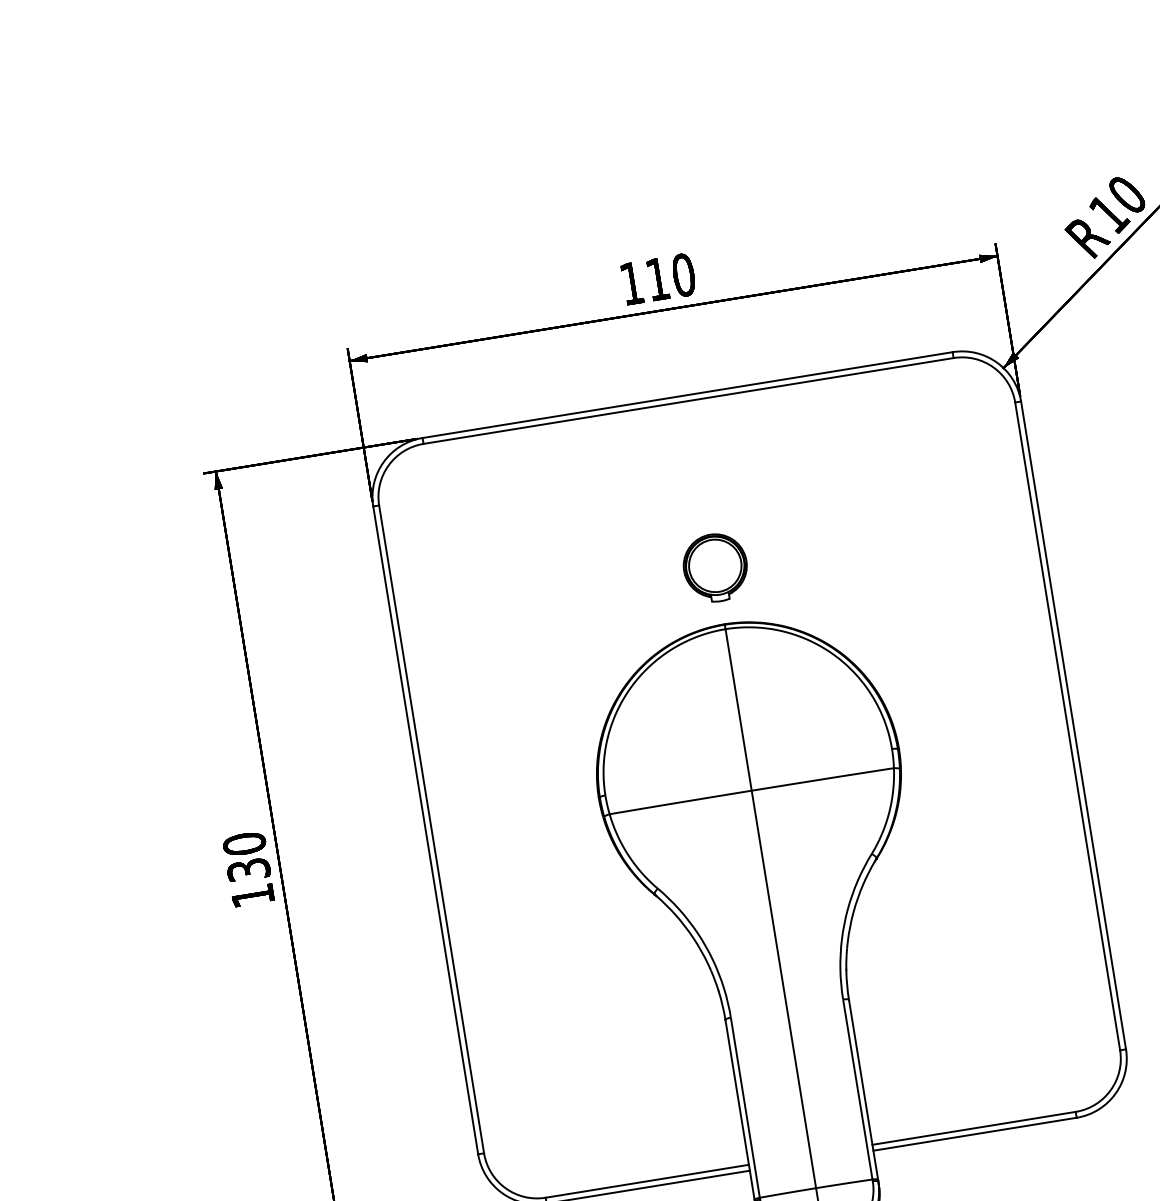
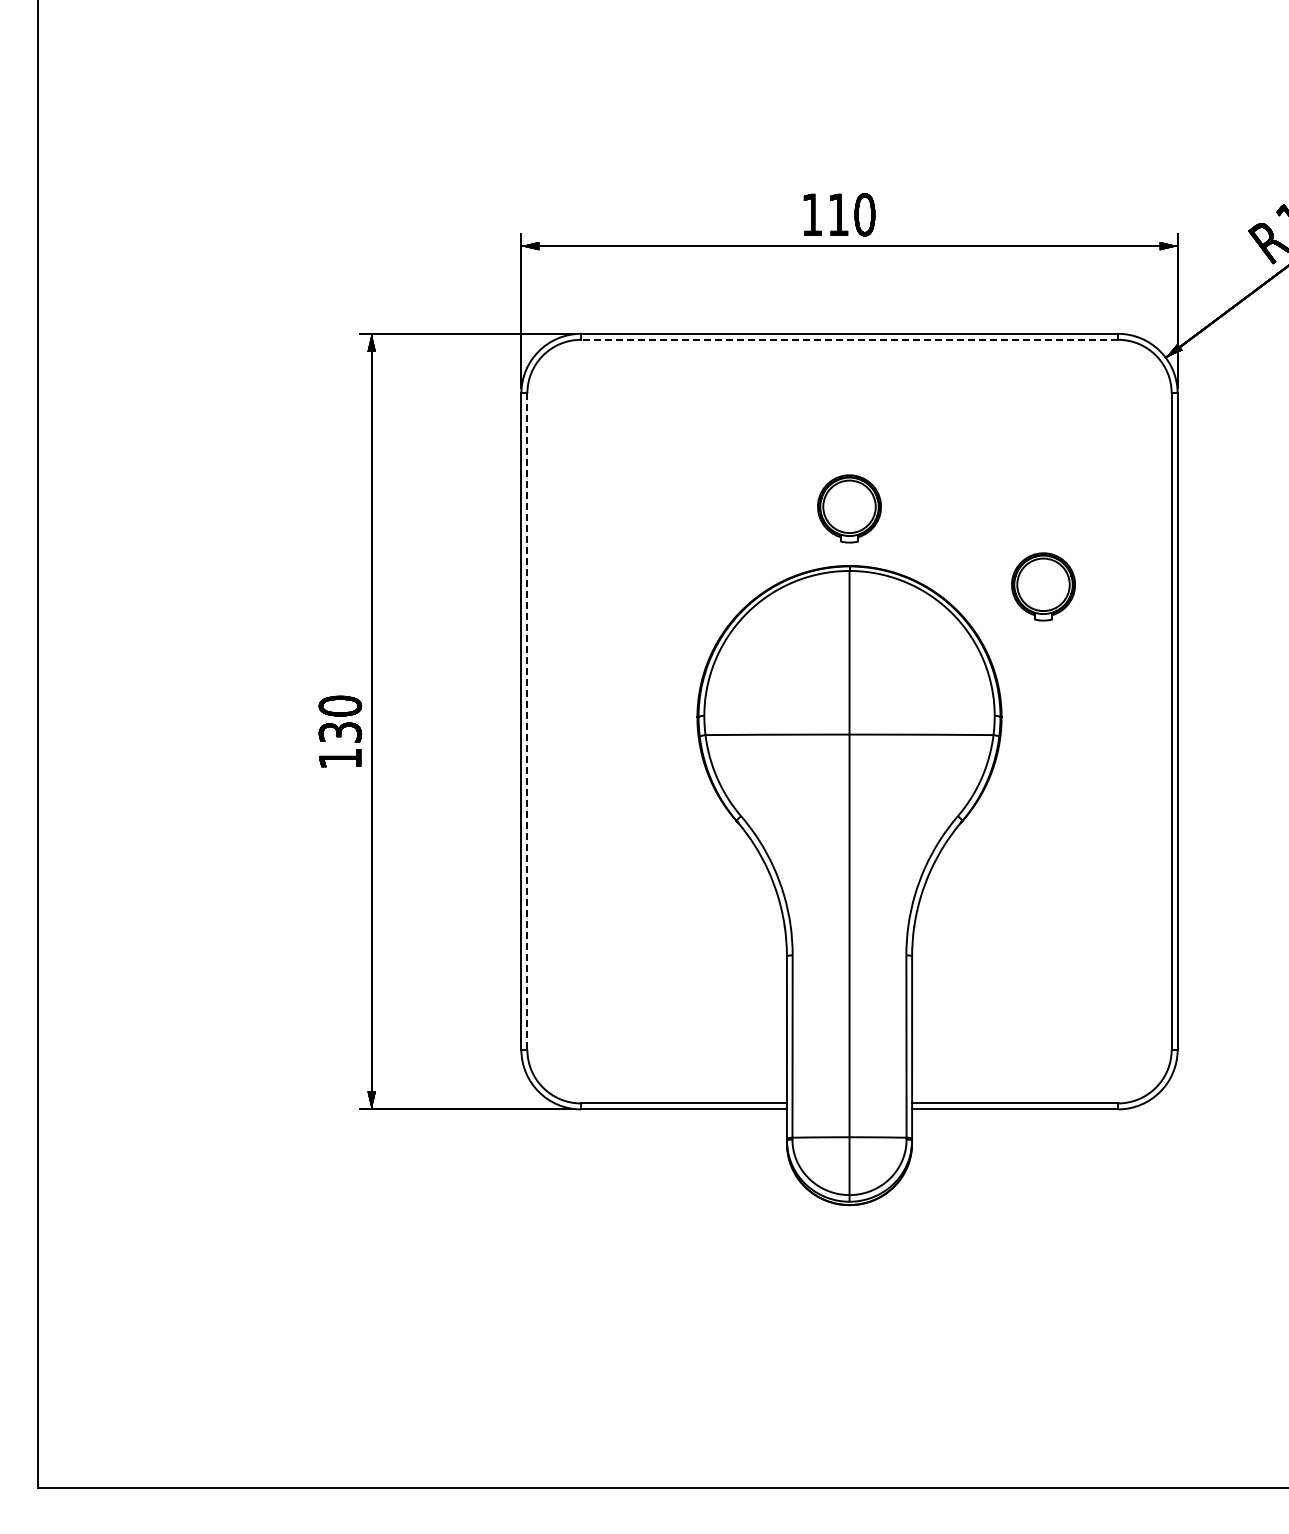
line: (688, 400) -> (849, 339), solid -> dashed
part: (919, 613) -> (1043, 586), added
line: (431, 830) -> (527, 722), solid -> dashed

